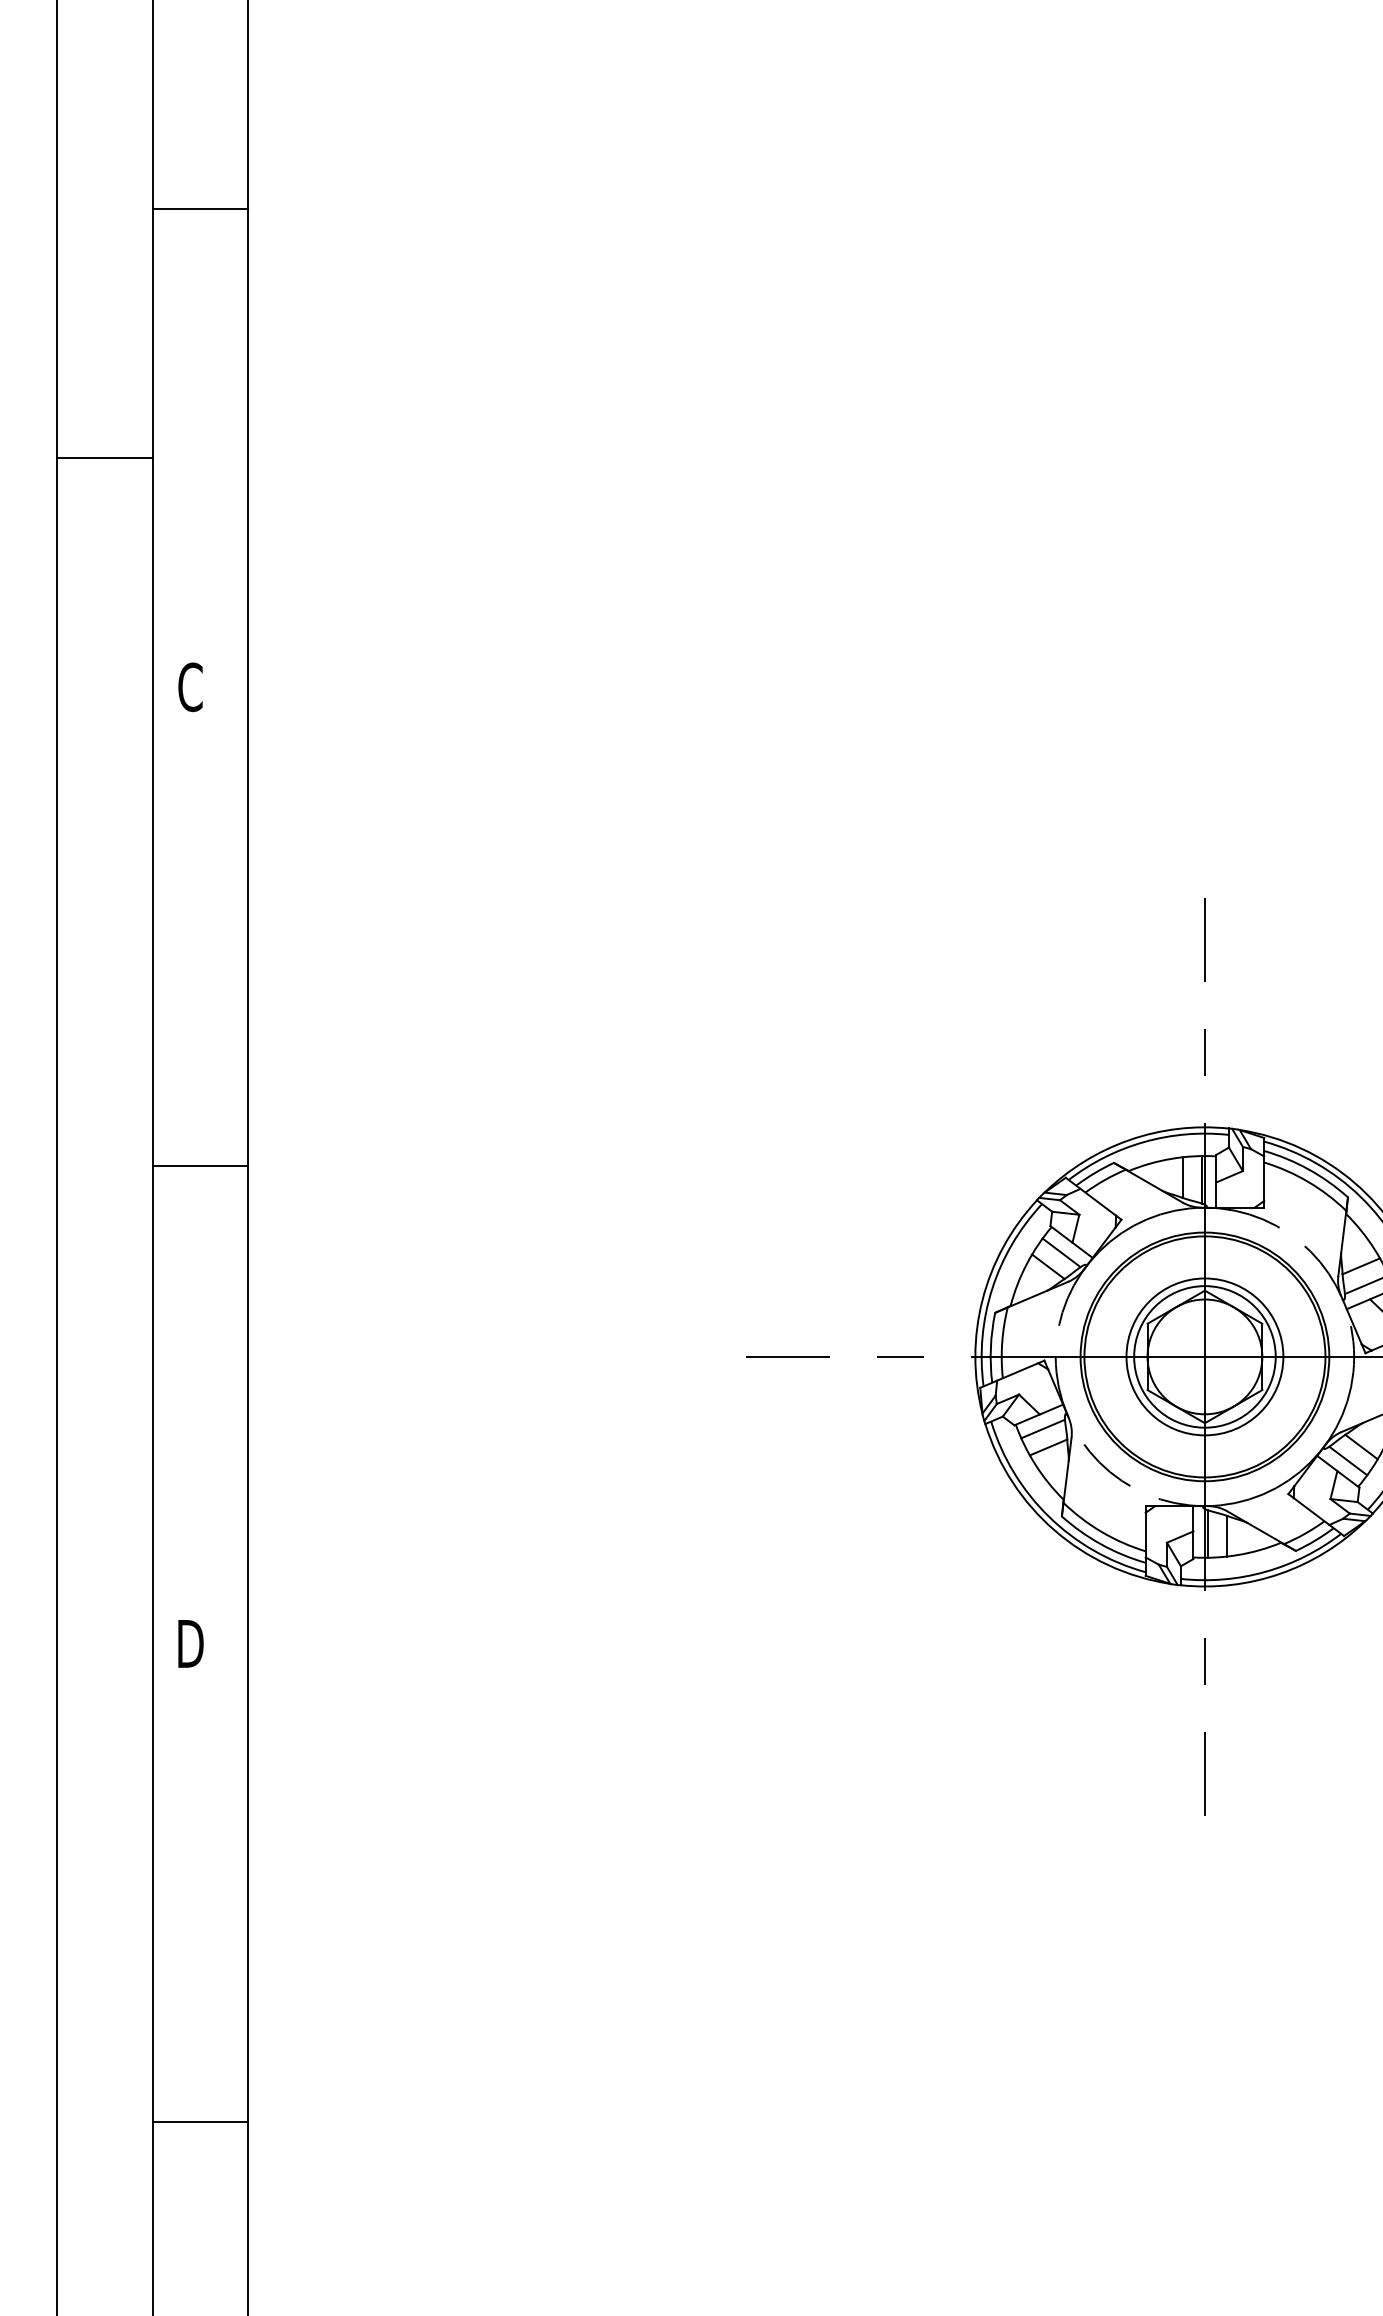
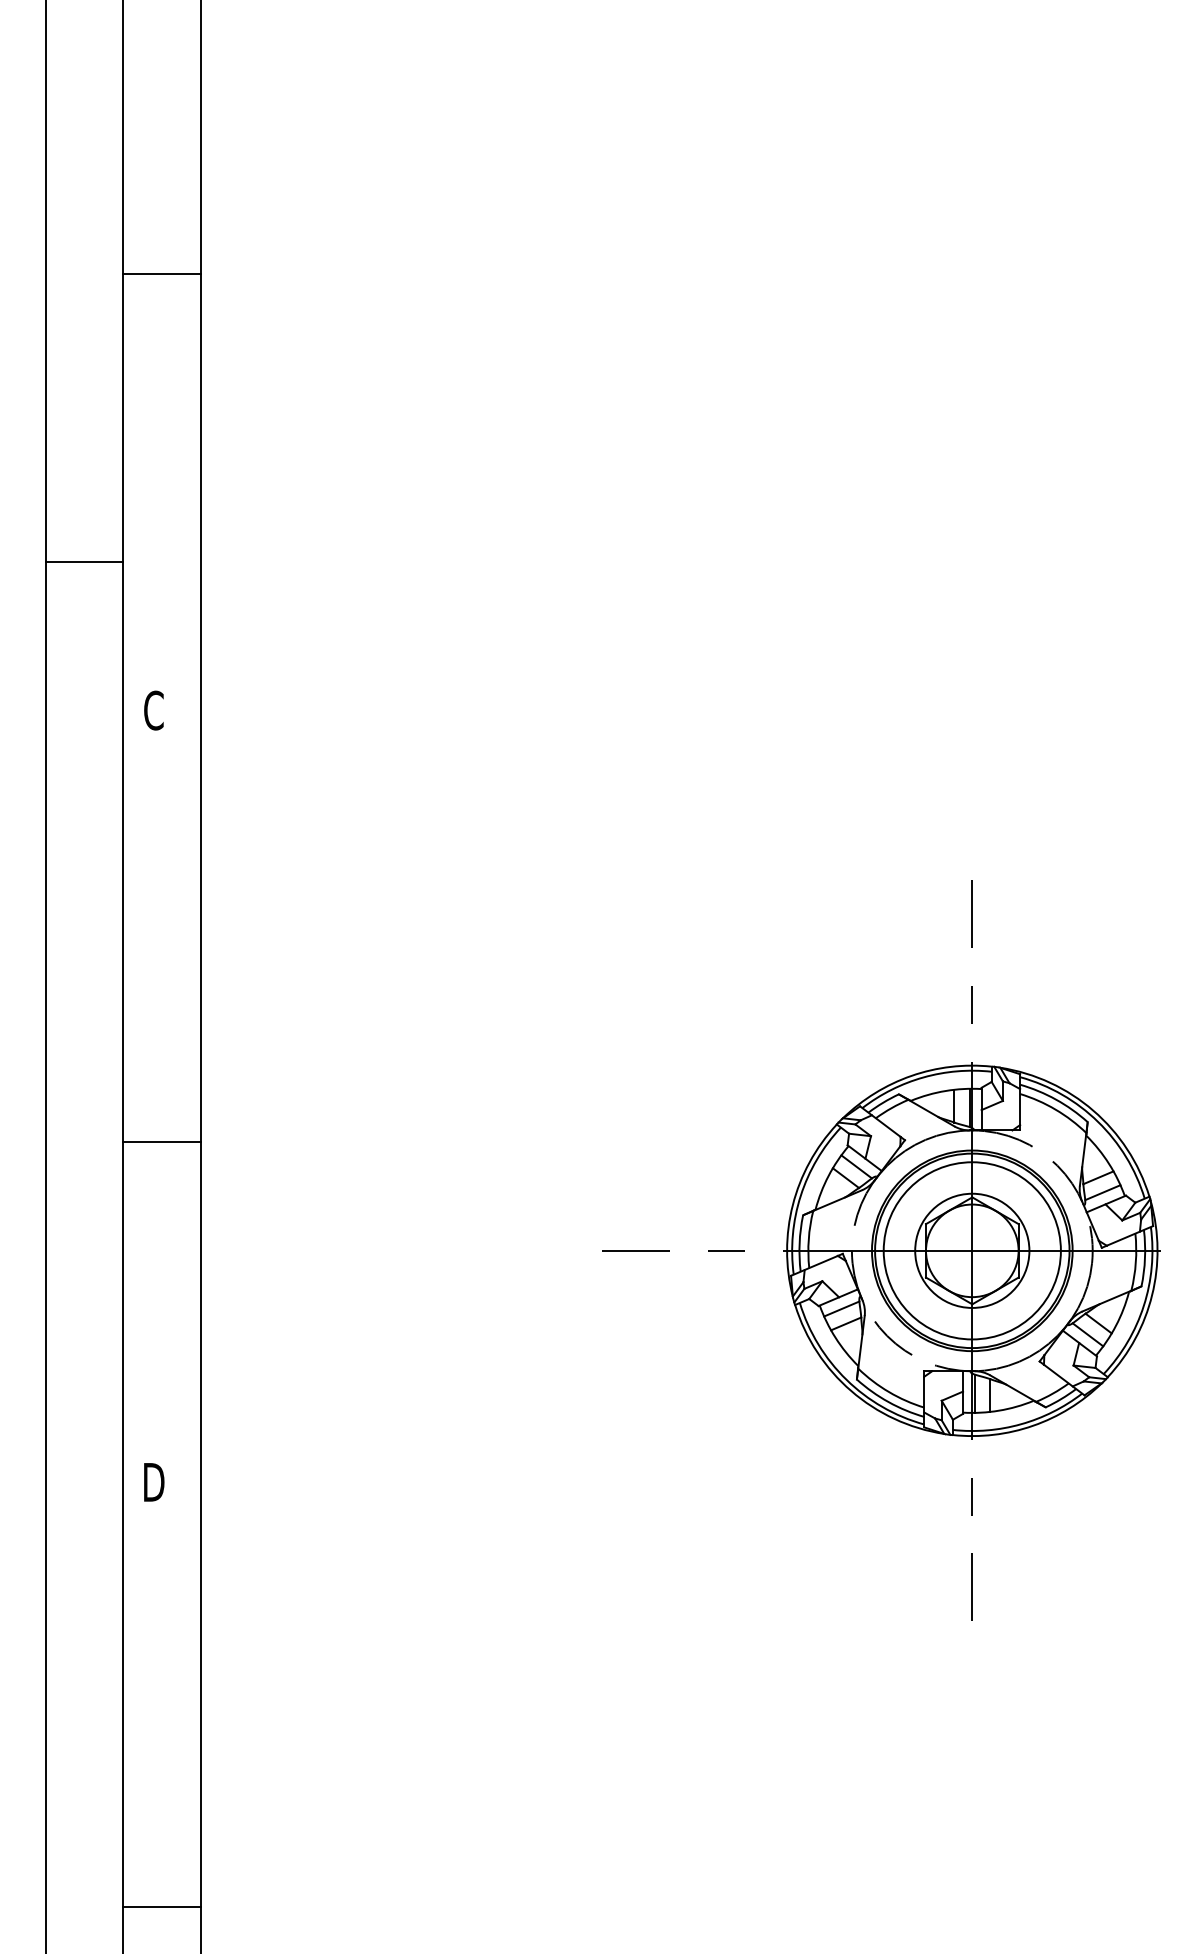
line: (199, 208) -> (161, 273), moved
line: (104, 457) -> (84, 562), moved
line: (199, 1165) -> (161, 1141), moved
circle: (1205, 1356) -> (972, 1250), size x1.4
line: (199, 2122) -> (161, 1907), moved

